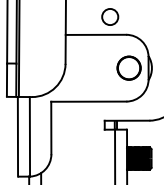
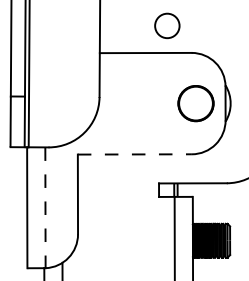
line: (88, 101) -> (134, 154), solid -> dashed
line: (29, 136) -> (44, 207), solid -> dashed

